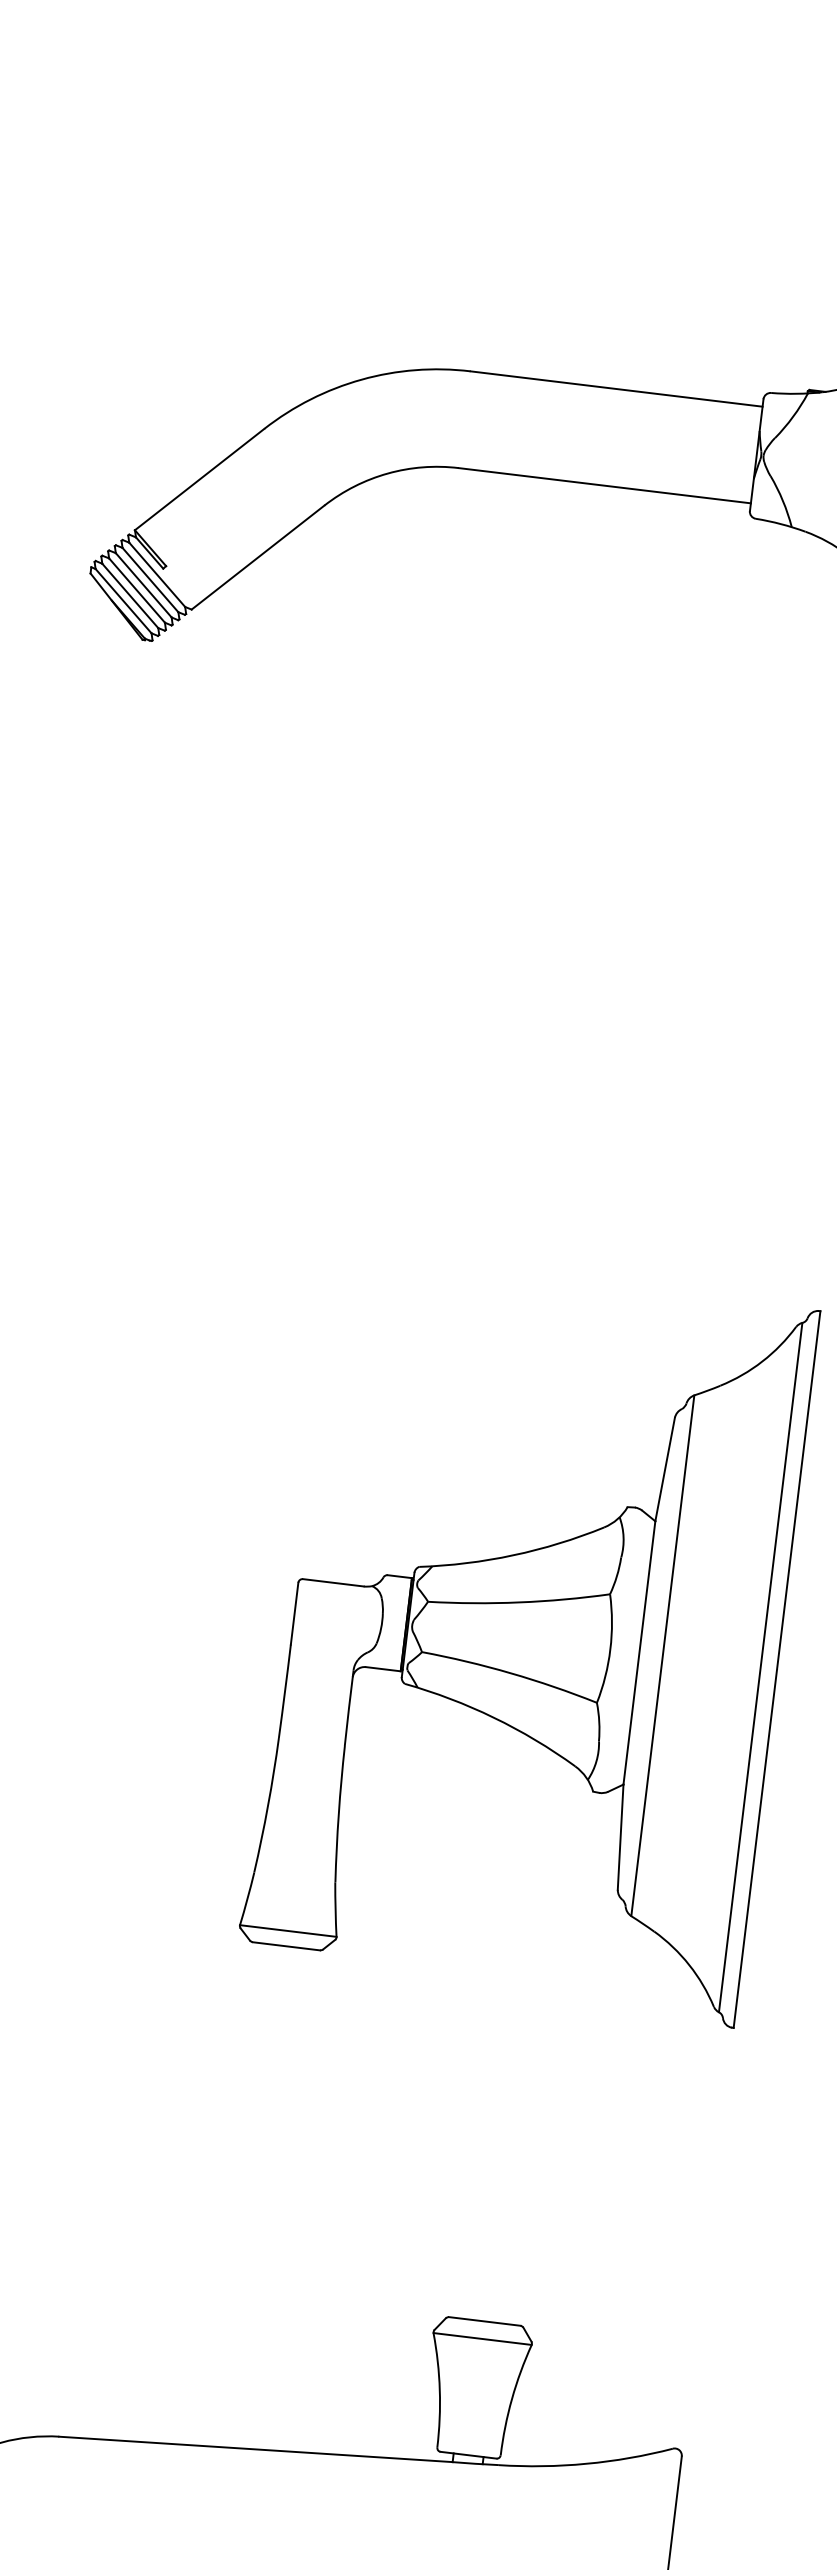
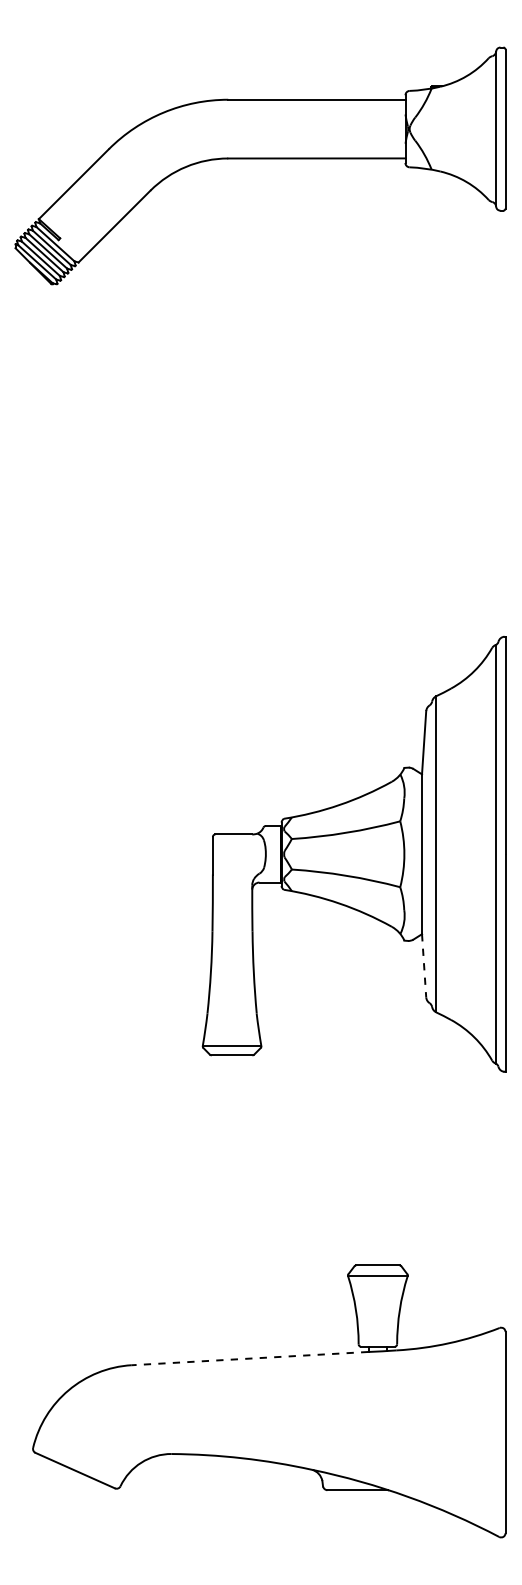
line: (621, 1836) -> (424, 965), solid -> dashed
line: (254, 2449) -> (249, 1358), solid -> dashed

